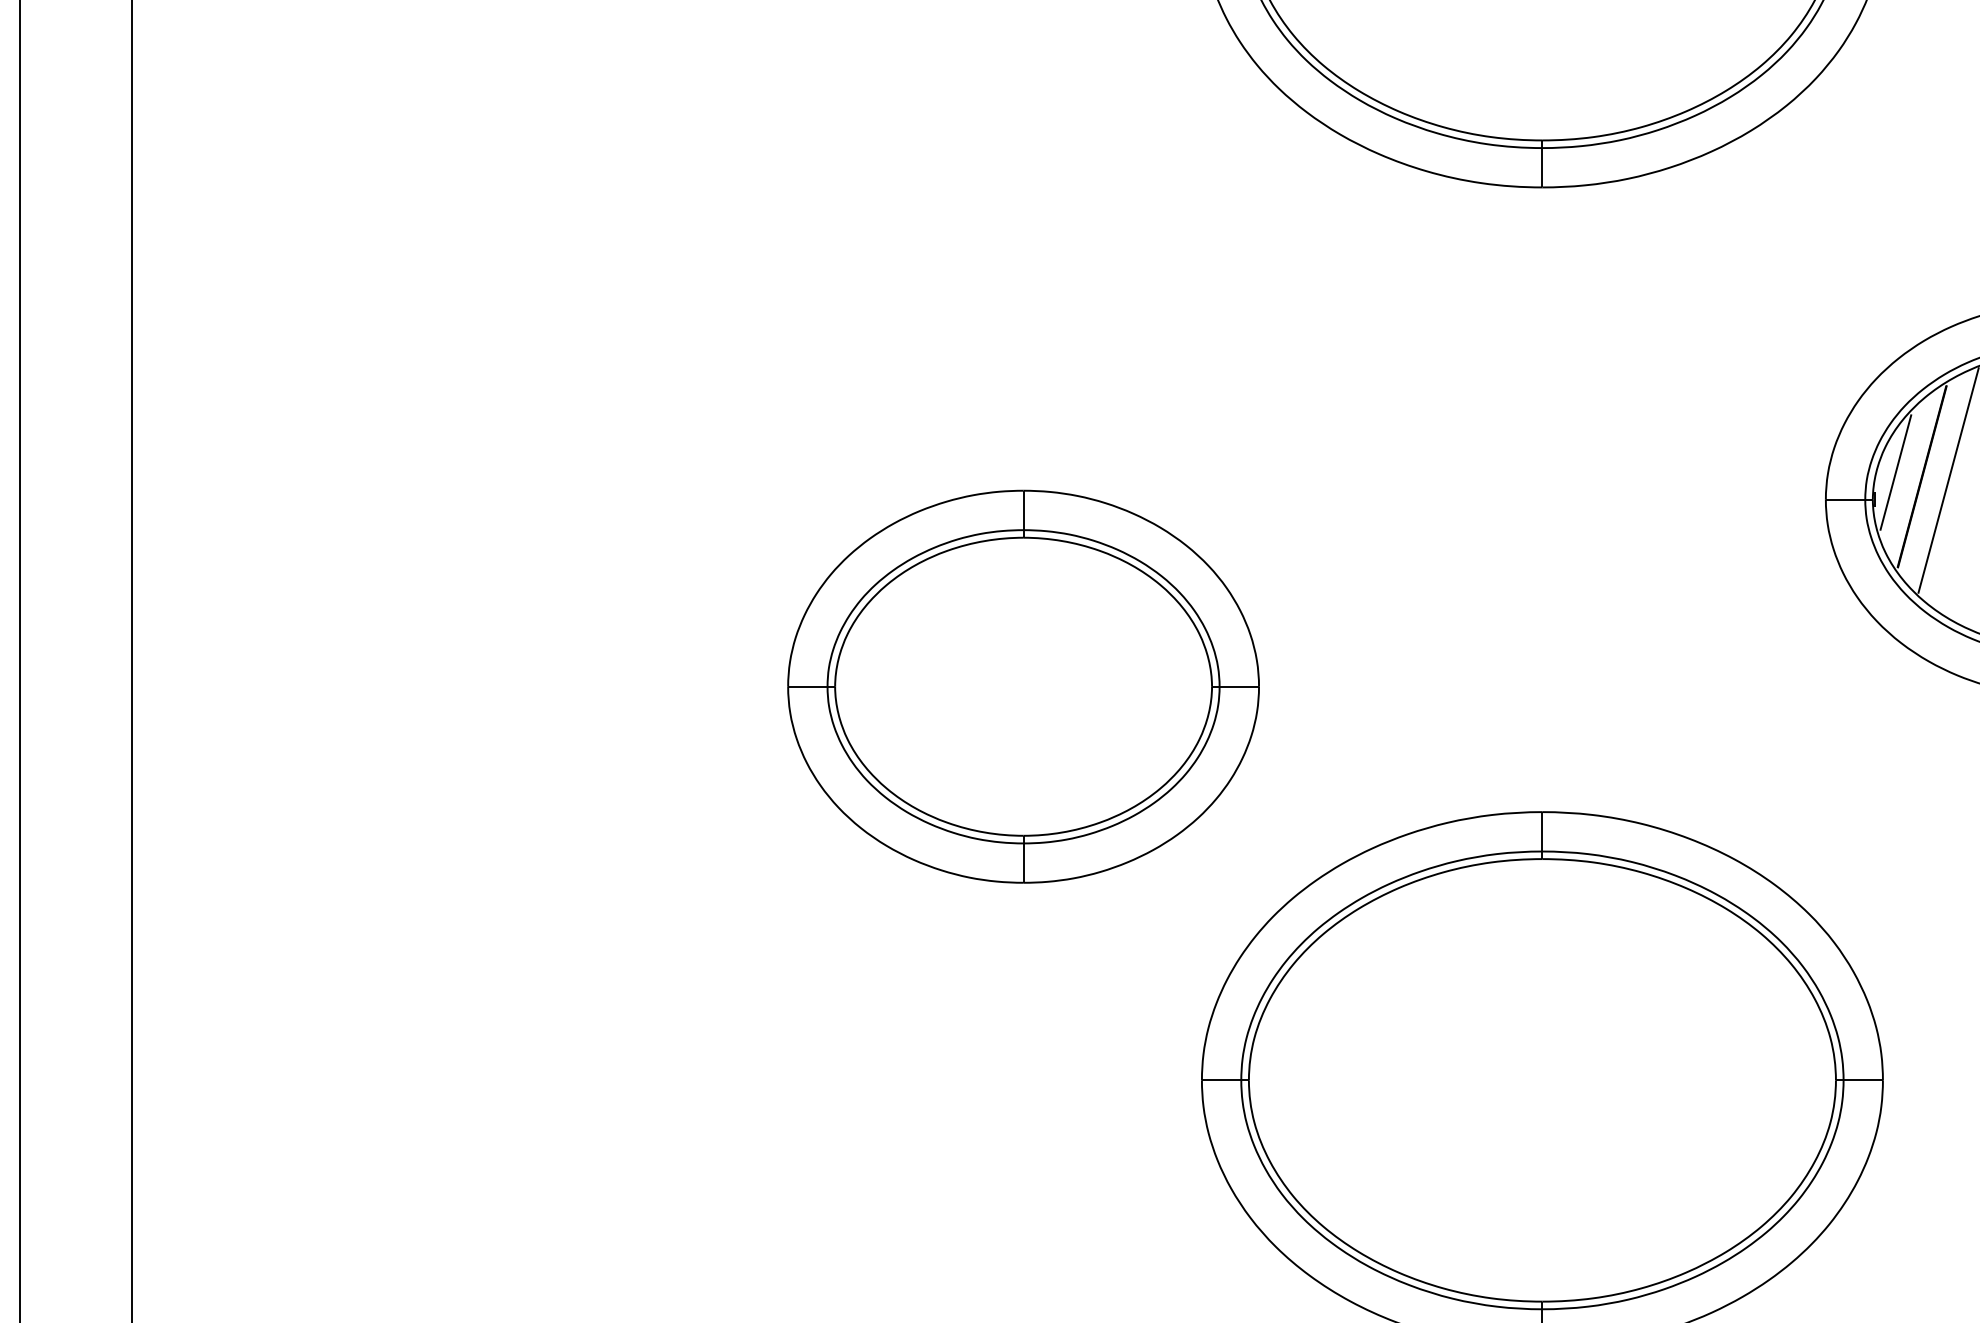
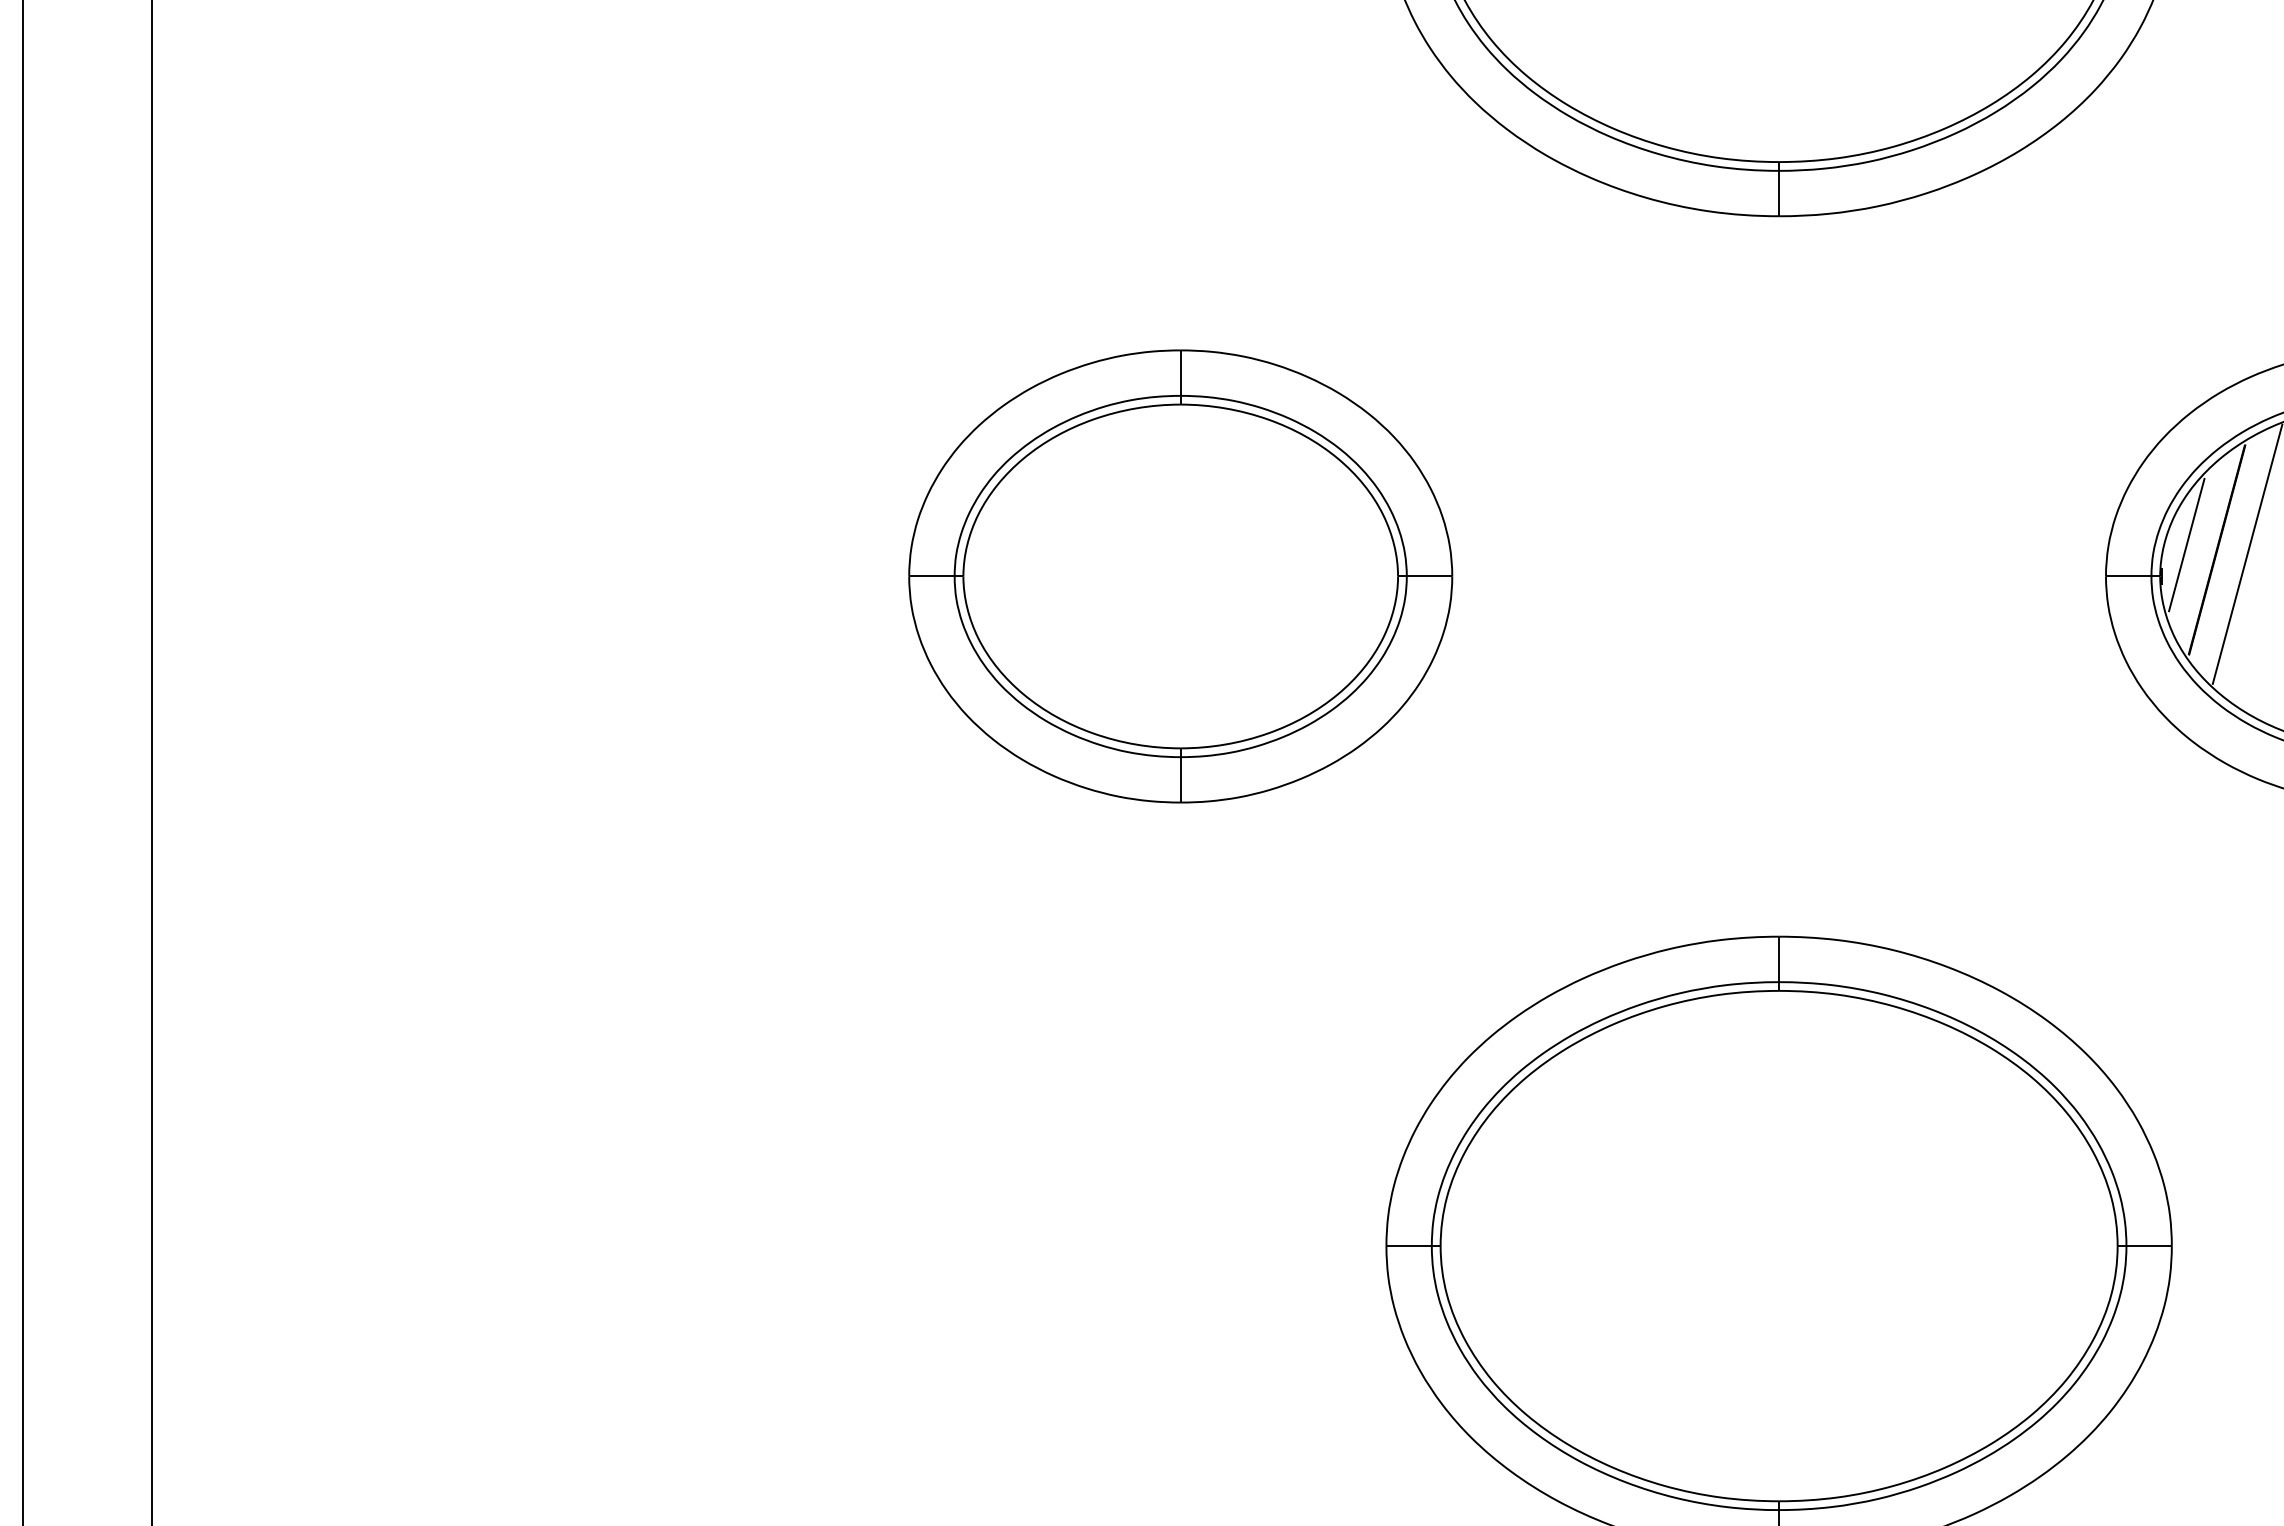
part: (1023, 686) -> (1180, 576), moved

